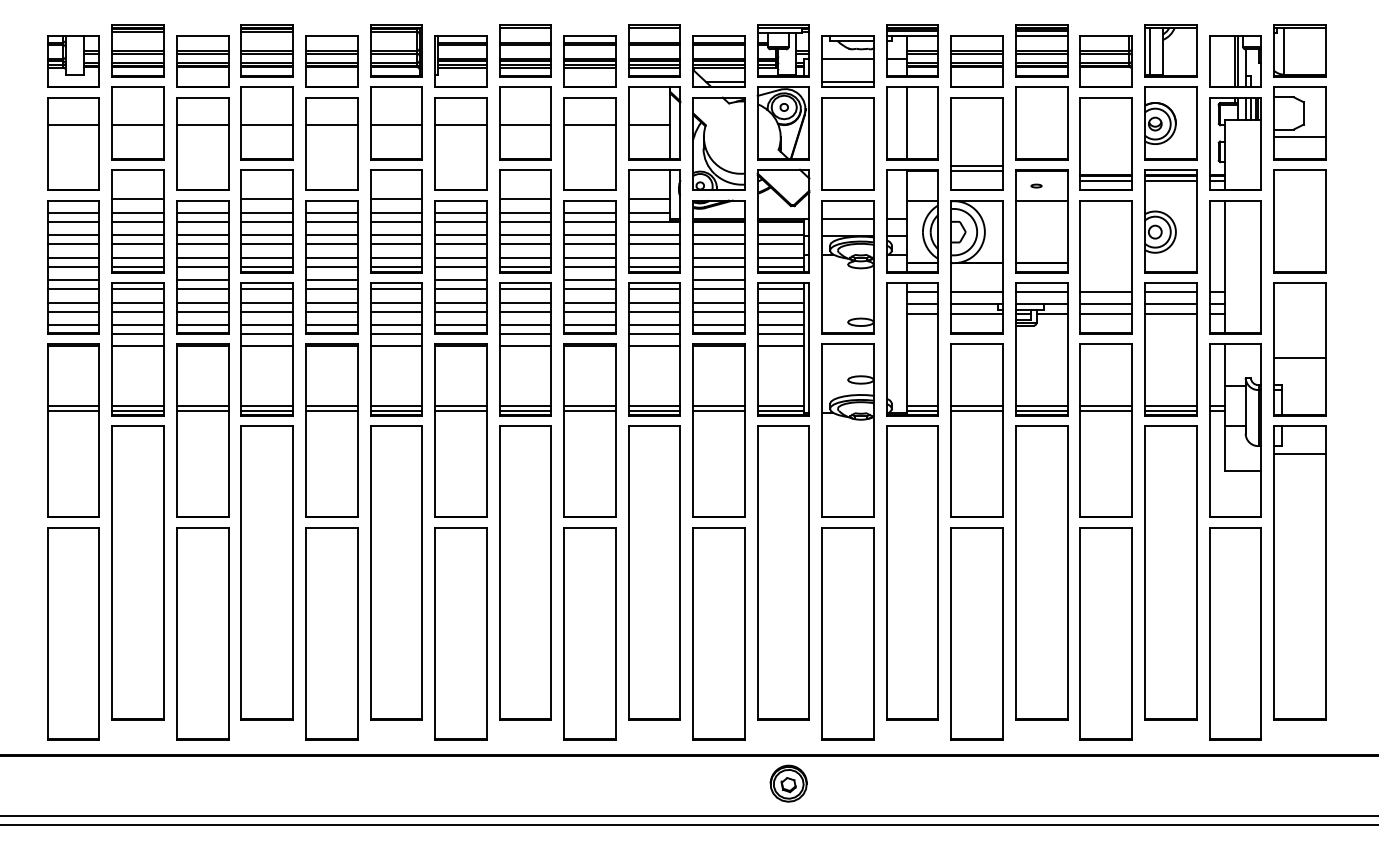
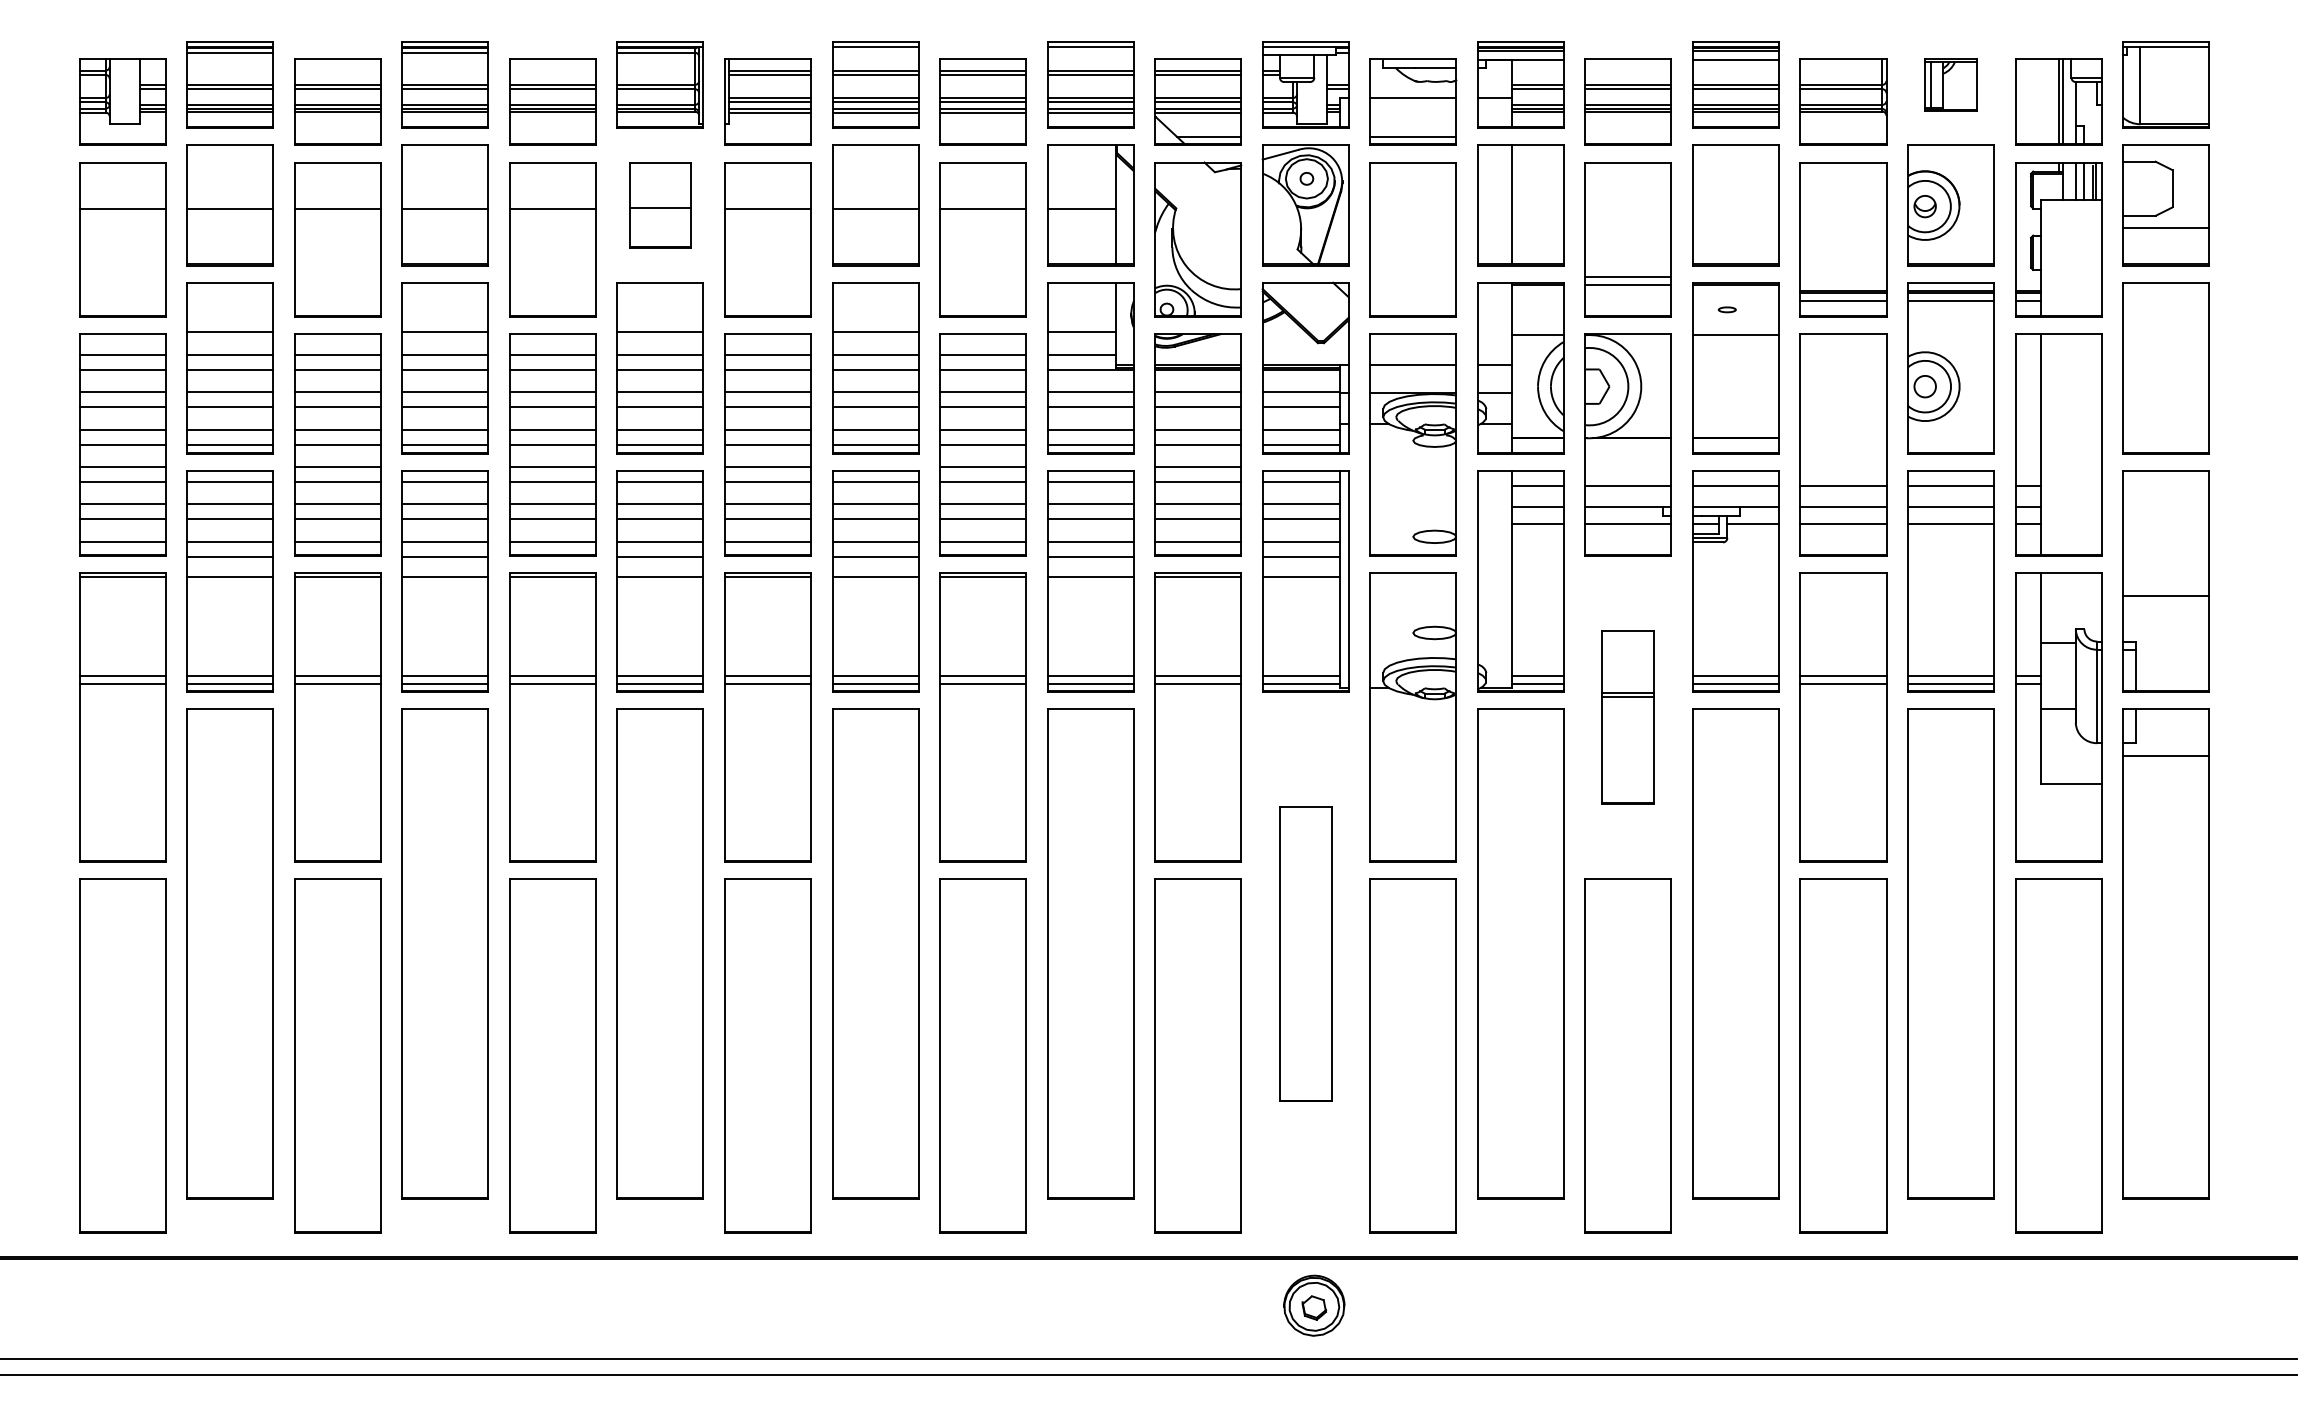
part: (1170, 50) -> (1950, 83), size x0.6
part: (396, 123) -> (660, 205), size x0.7
part: (976, 430) -> (1627, 717), size x0.6
part: (783, 572) -> (1305, 953), size x0.6

